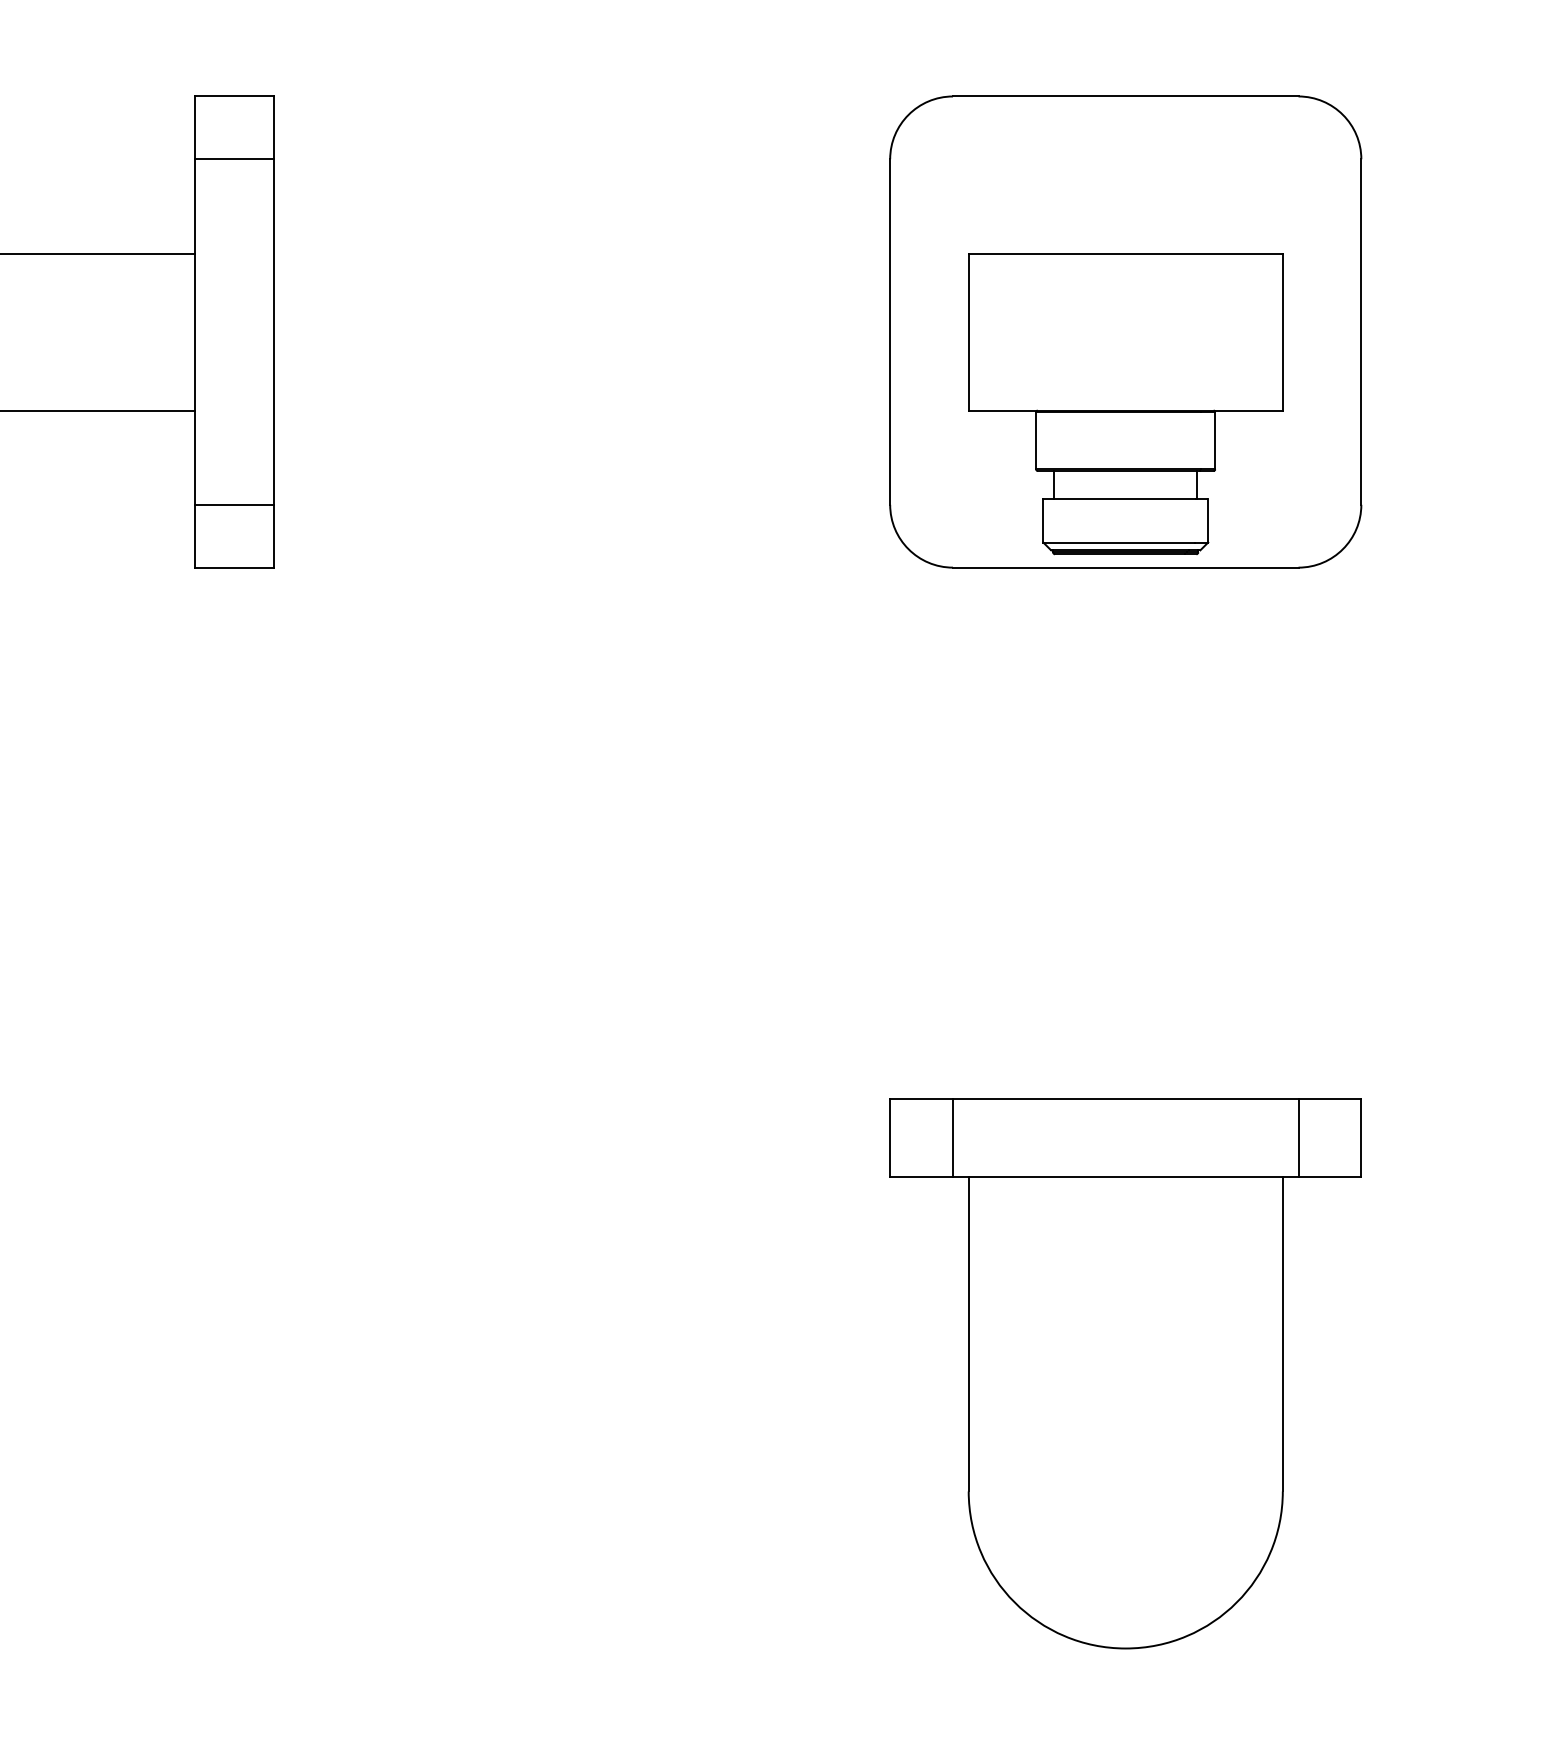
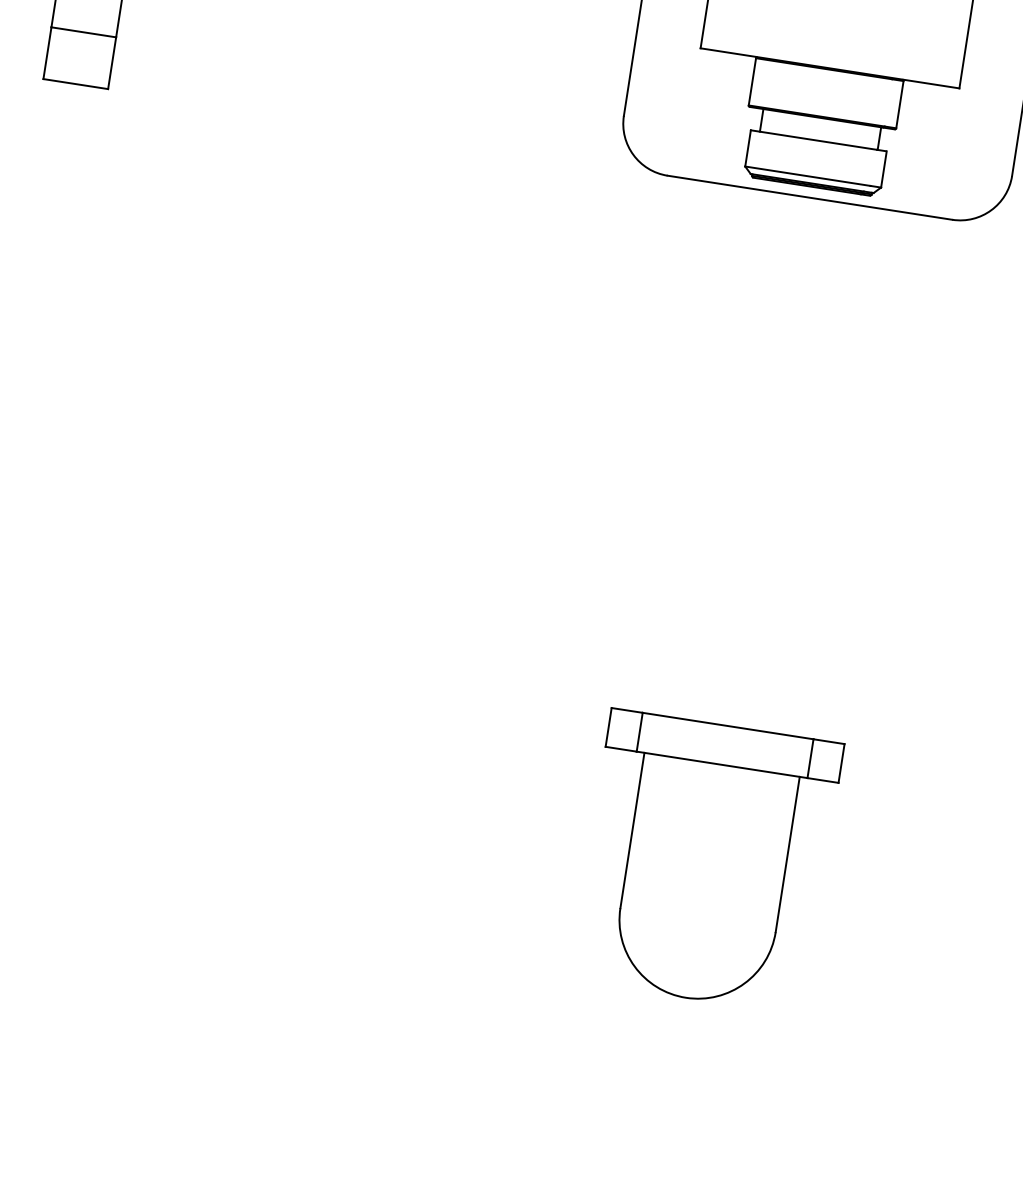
part: (1125, 1373) -> (706, 861), size x0.6

